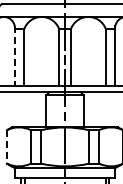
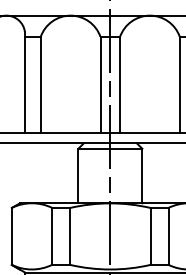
line: (14, 56) -> (24, 82), dashed -> solid
line: (7, 146) -> (12, 235), dashed -> solid

